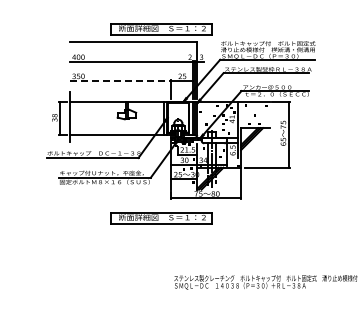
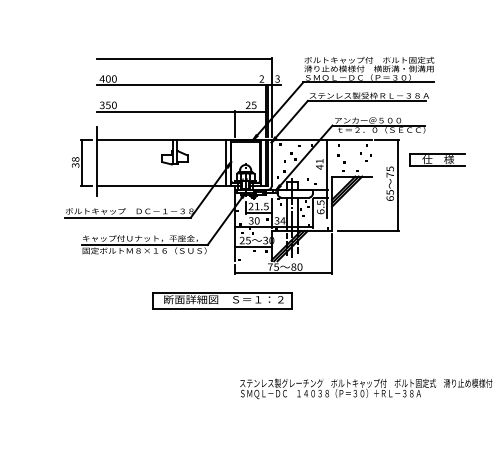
part: (161, 29) -> (222, 40), removed
line: (121, 80) -> (167, 111), dashed -> solid
part: (317, 115) -> (437, 159), added

